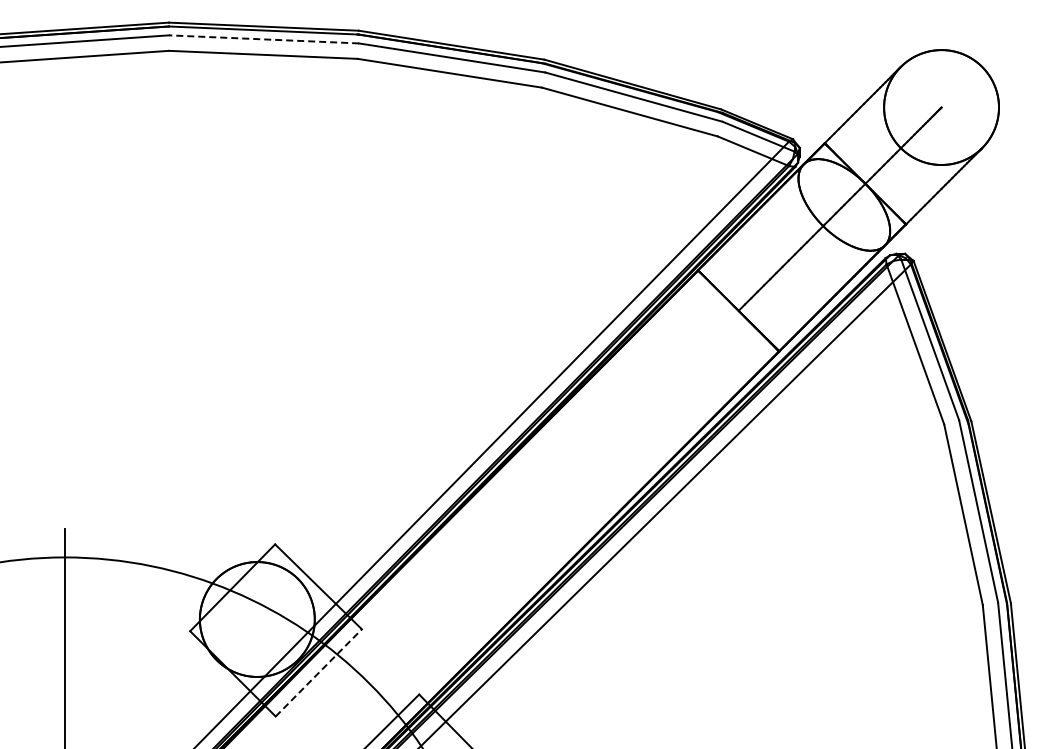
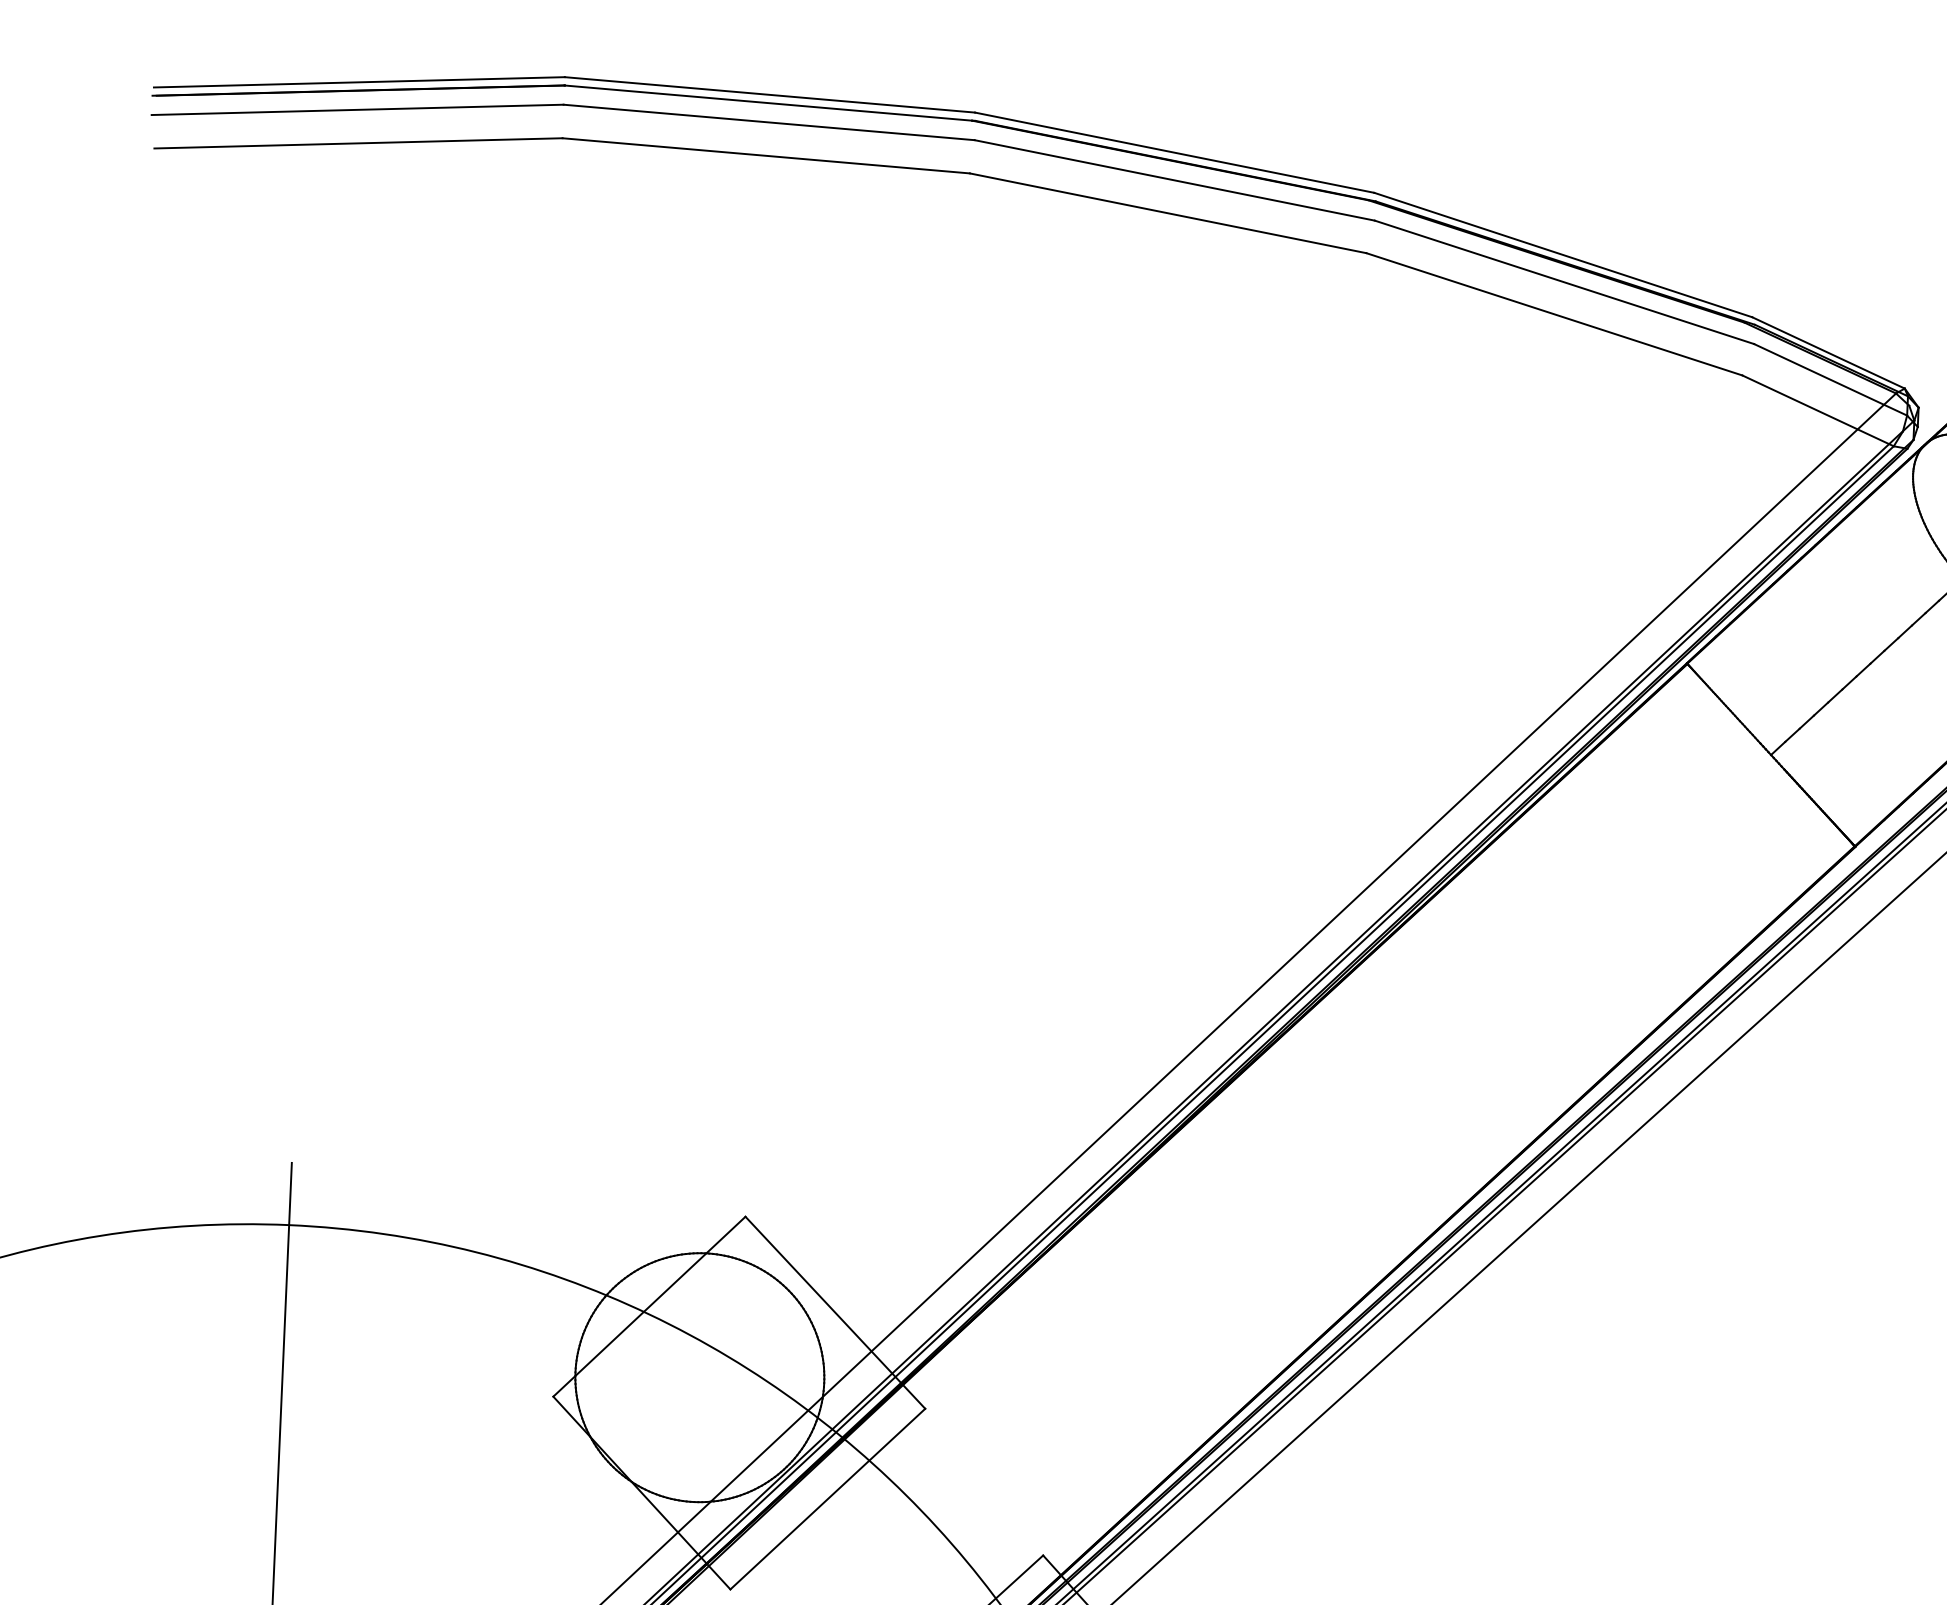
line: (263, 39) -> (767, 122), dashed -> solid
line: (319, 672) -> (829, 1498), dashed -> solid

